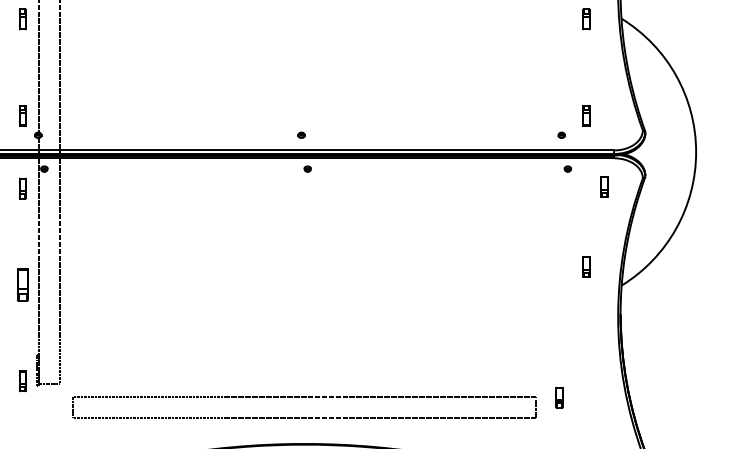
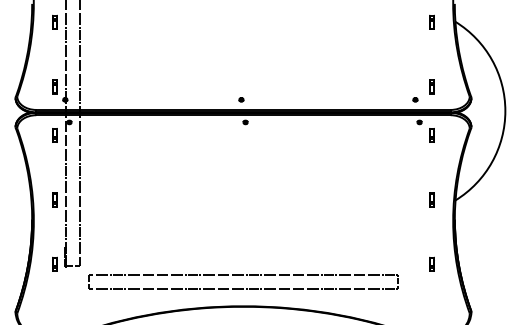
part: (603, 187) -> (431, 135), moved
part: (585, 266) -> (431, 199), moved
part: (22, 284) -> (54, 199), size x0.62
part: (558, 396) -> (431, 263), moved

